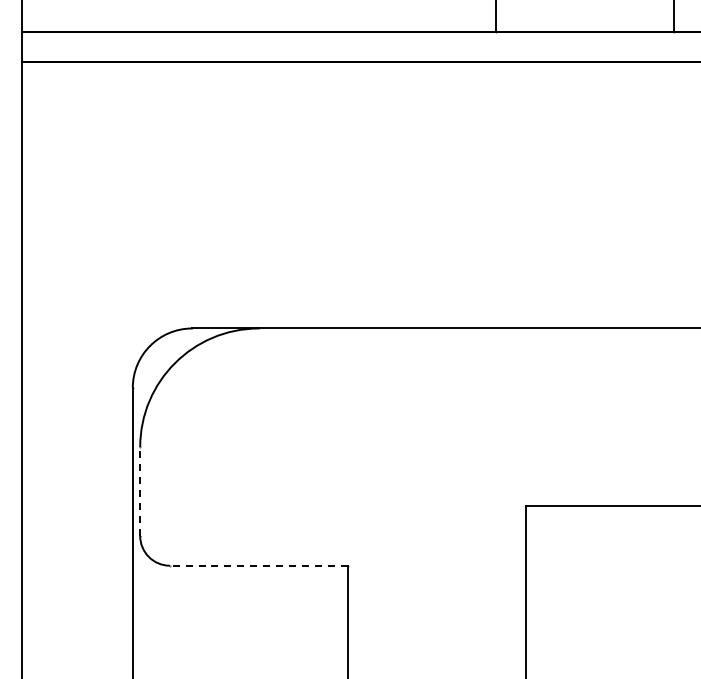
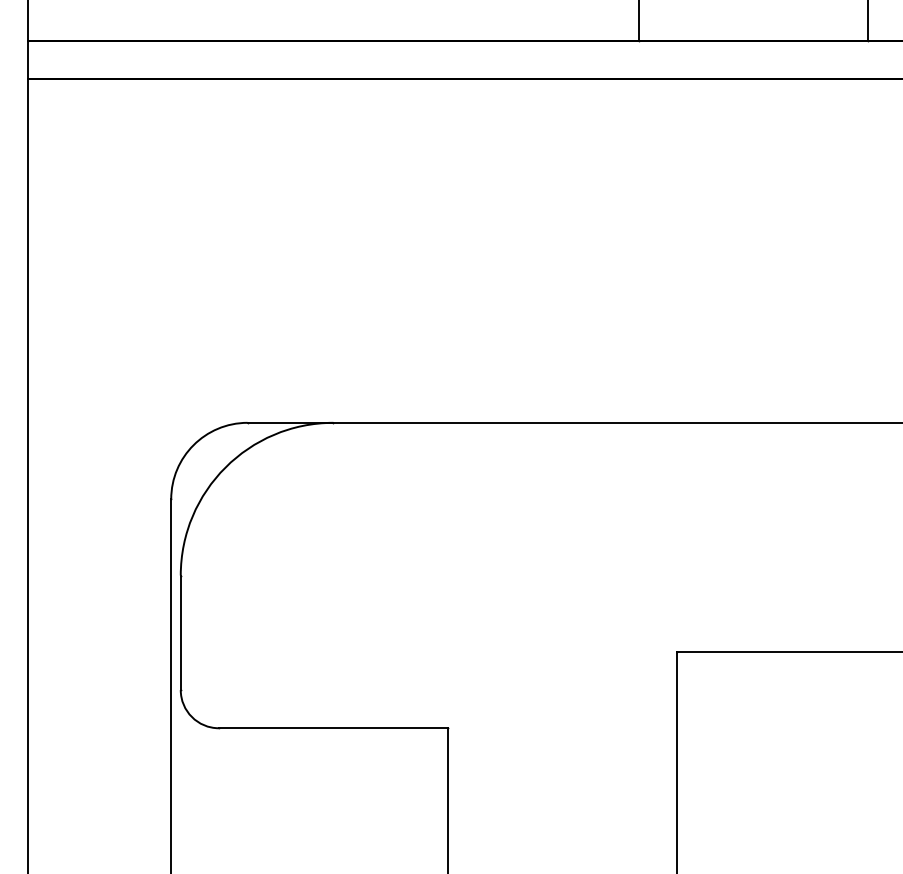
line: (140, 491) -> (181, 632), dashed -> solid
line: (258, 565) -> (333, 727), dashed -> solid

